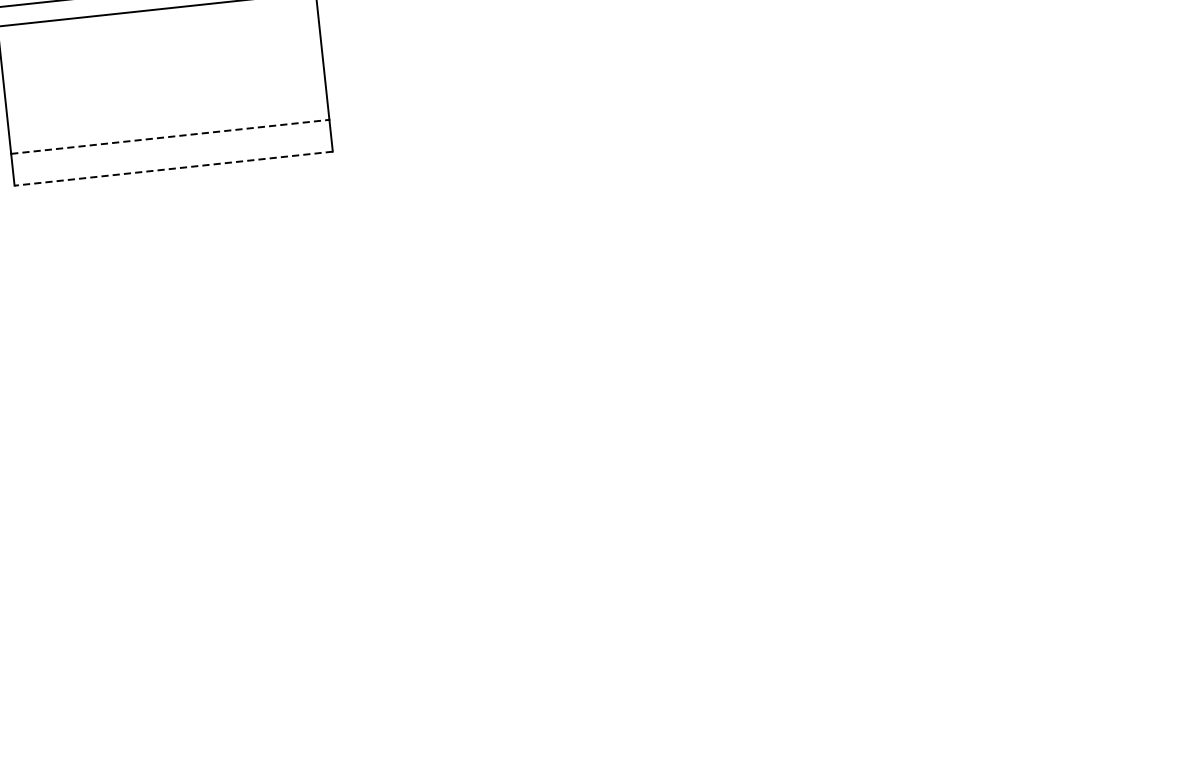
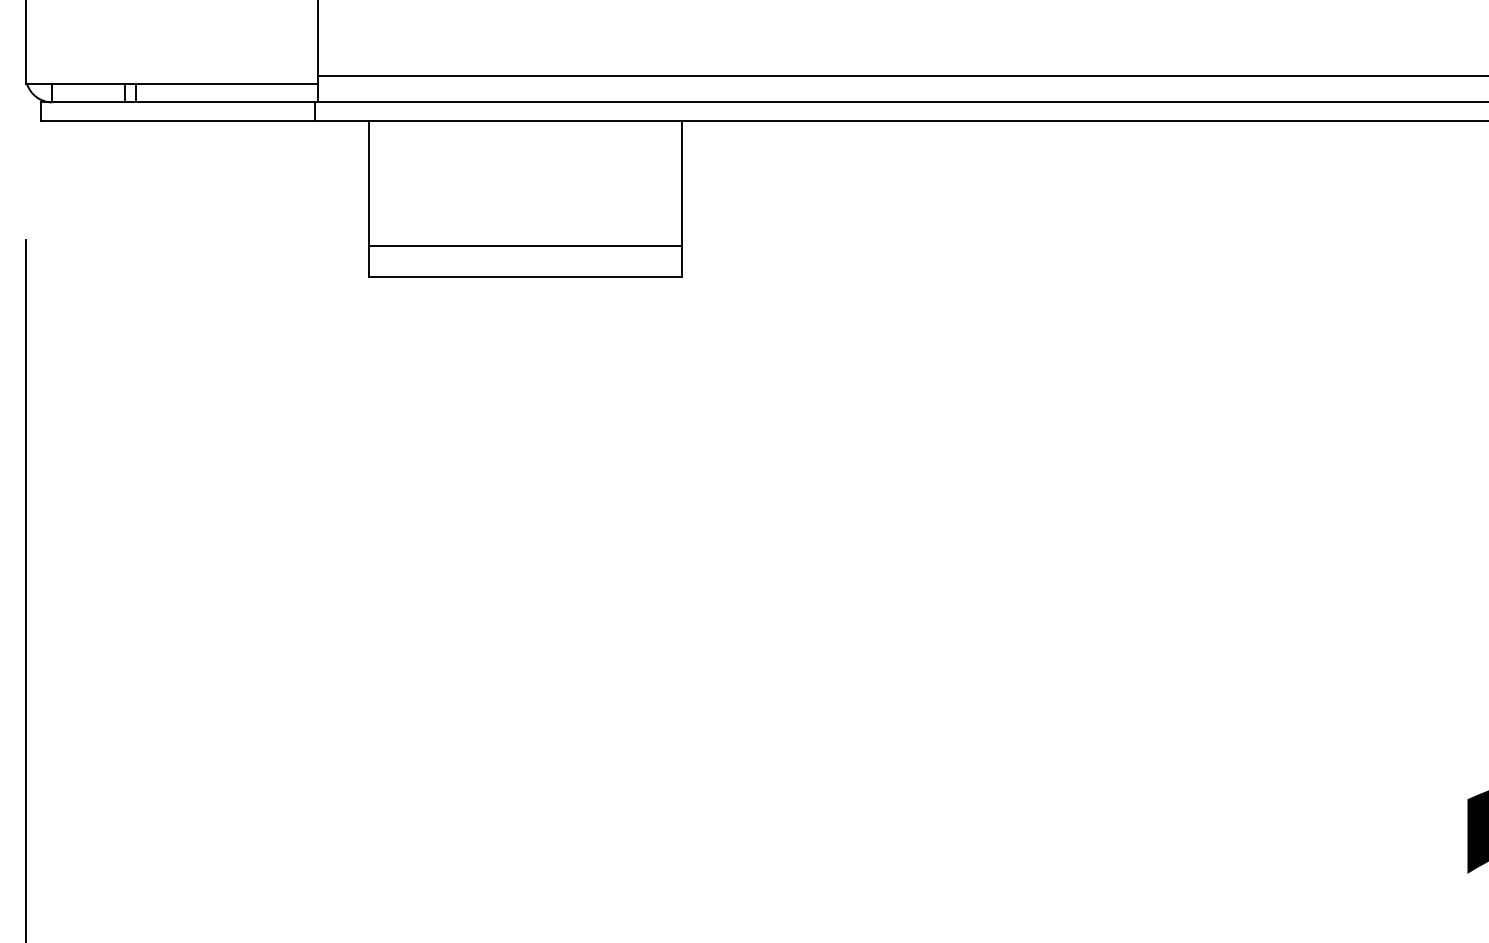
line: (170, 137) -> (525, 246), dashed -> solid
line: (172, 169) -> (524, 277), dashed -> solid

